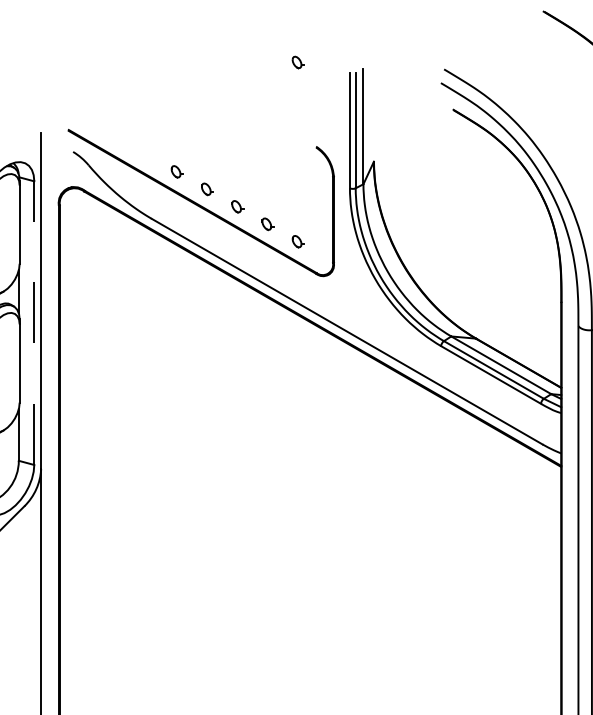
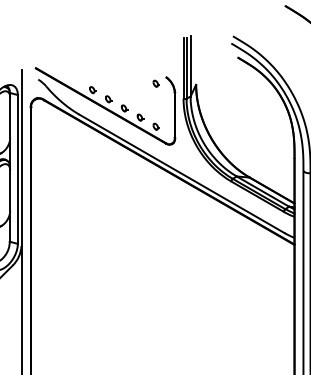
part: (296, 62) -> (155, 83), moved
line: (33, 321) -> (17, 168), dashed -> solid

